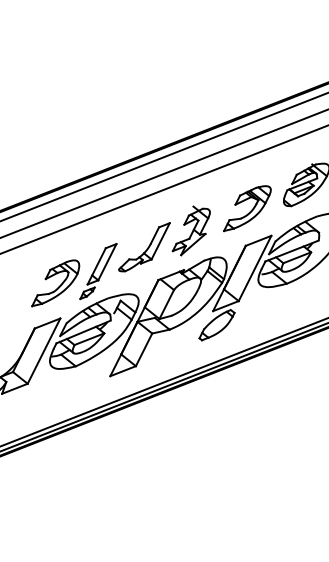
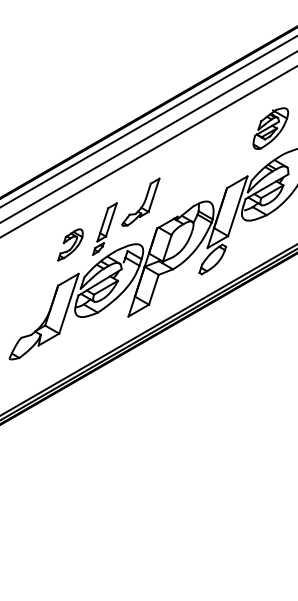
part: (247, 208) -> (223, 156), removed
part: (191, 230) -> (178, 182), removed
part: (56, 283) -> (70, 244), size x0.7

